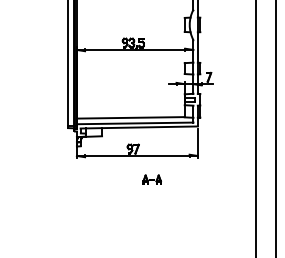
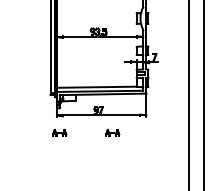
part: (80, 179) -> (59, 132), added

